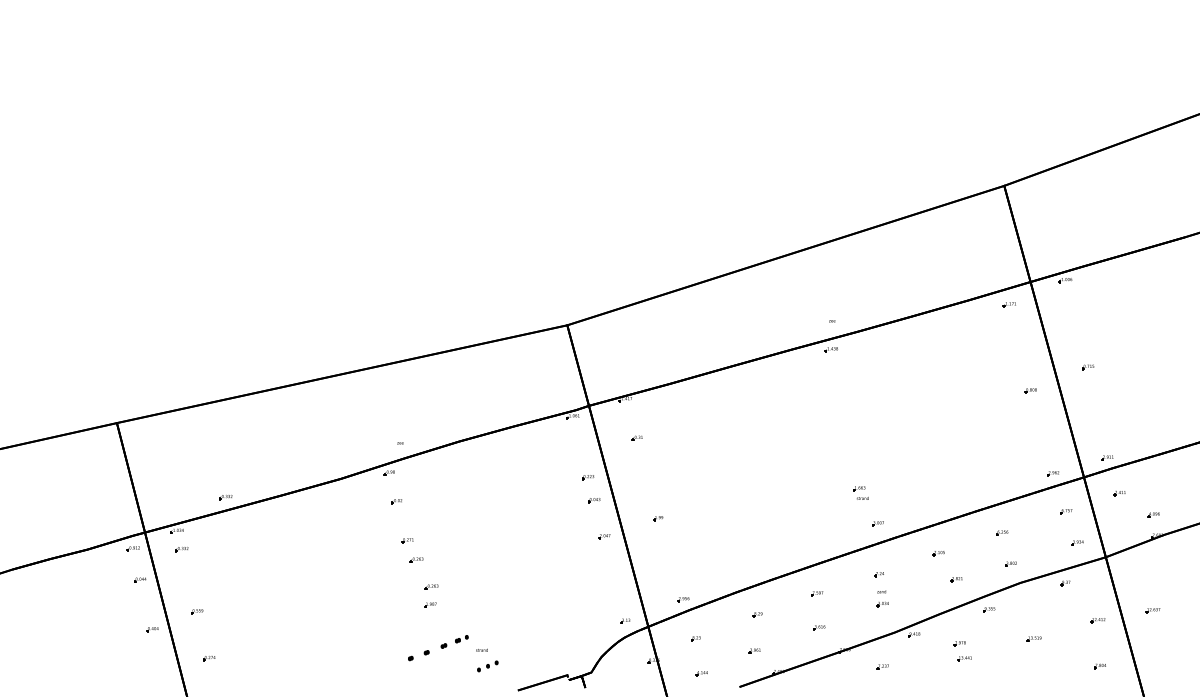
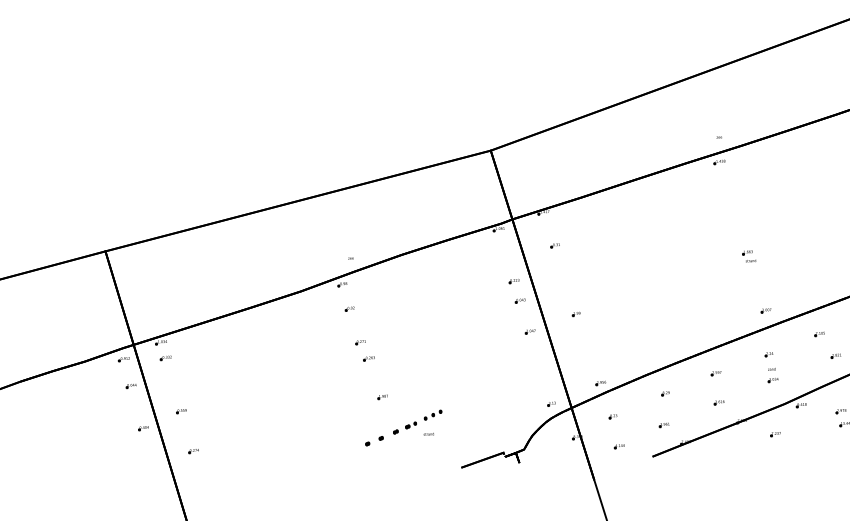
part: (860, 492) -> (748, 255), moved
part: (225, 497) -> (201, 311), removed
part: (431, 586) -> (382, 381), removed
part: (487, 666) -> (432, 415), moved

